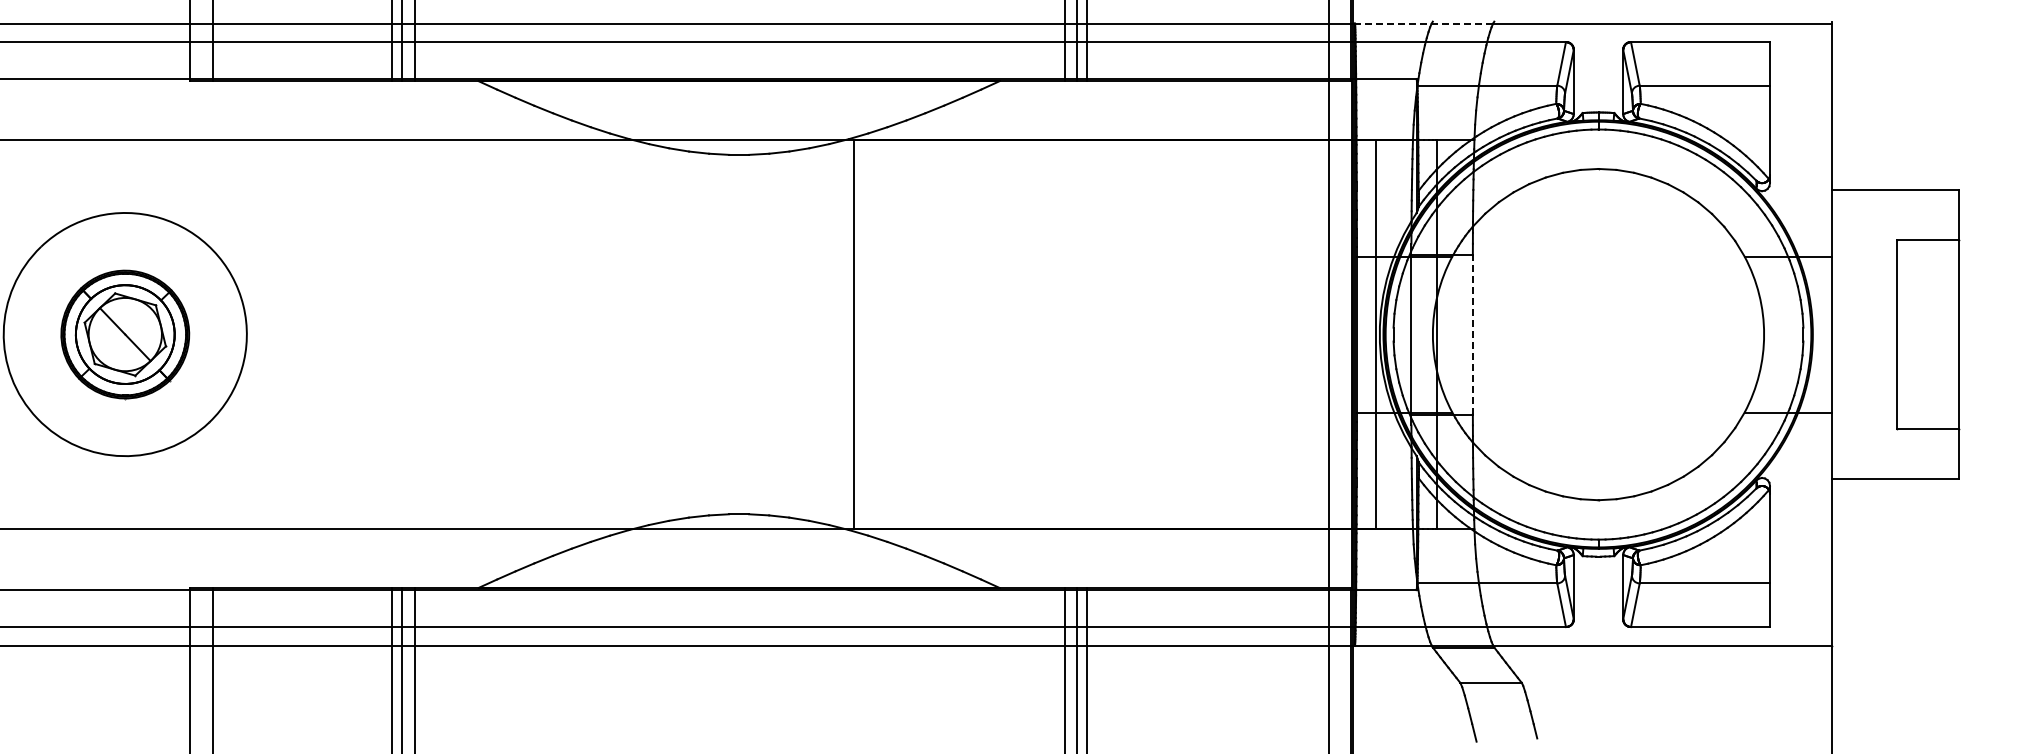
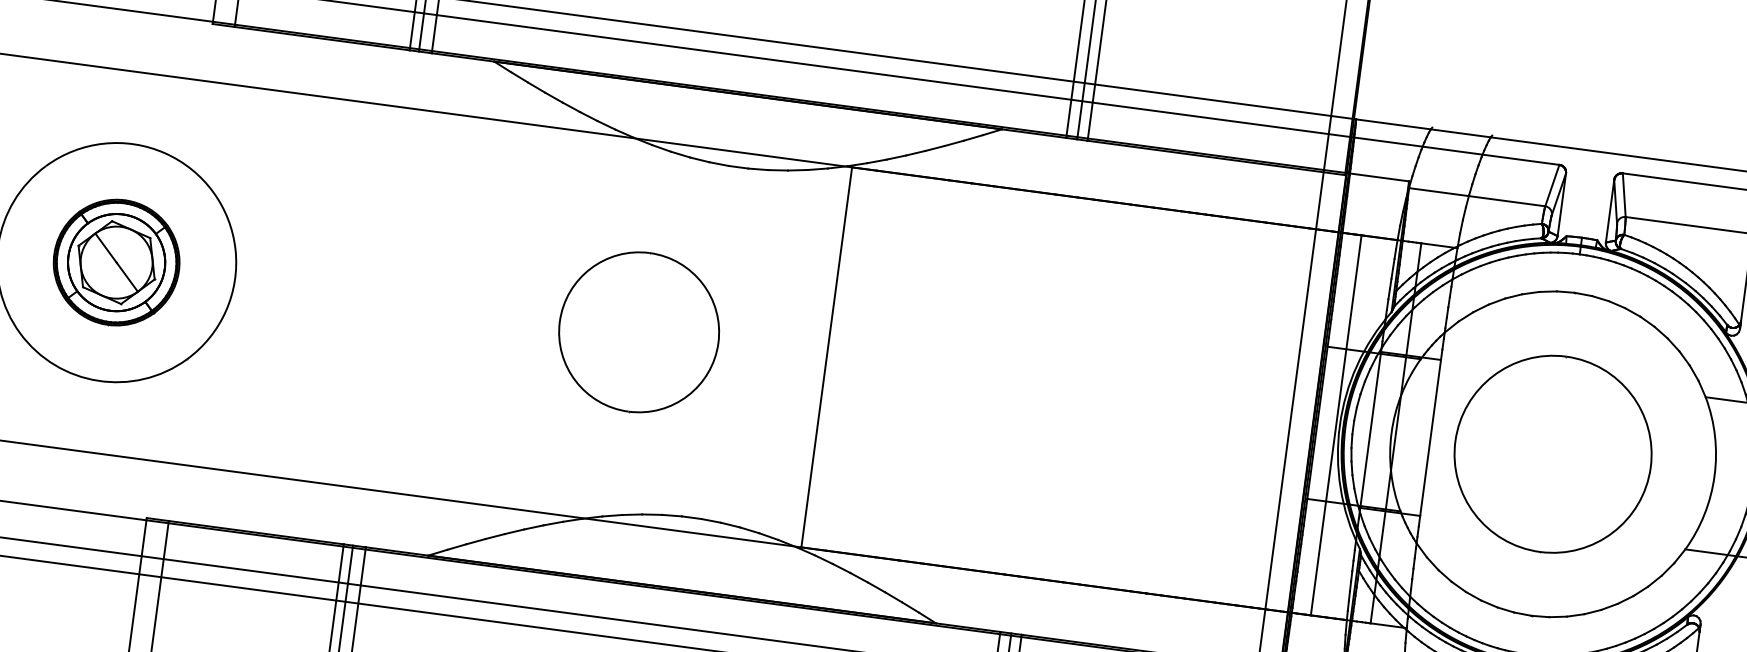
line: (1423, 23) -> (1422, 128), dashed -> solid
part: (661, 334) -> (639, 332), added
line: (1472, 334) -> (1430, 437), dashed -> solid
part: (1598, 334) -> (1553, 454), added

